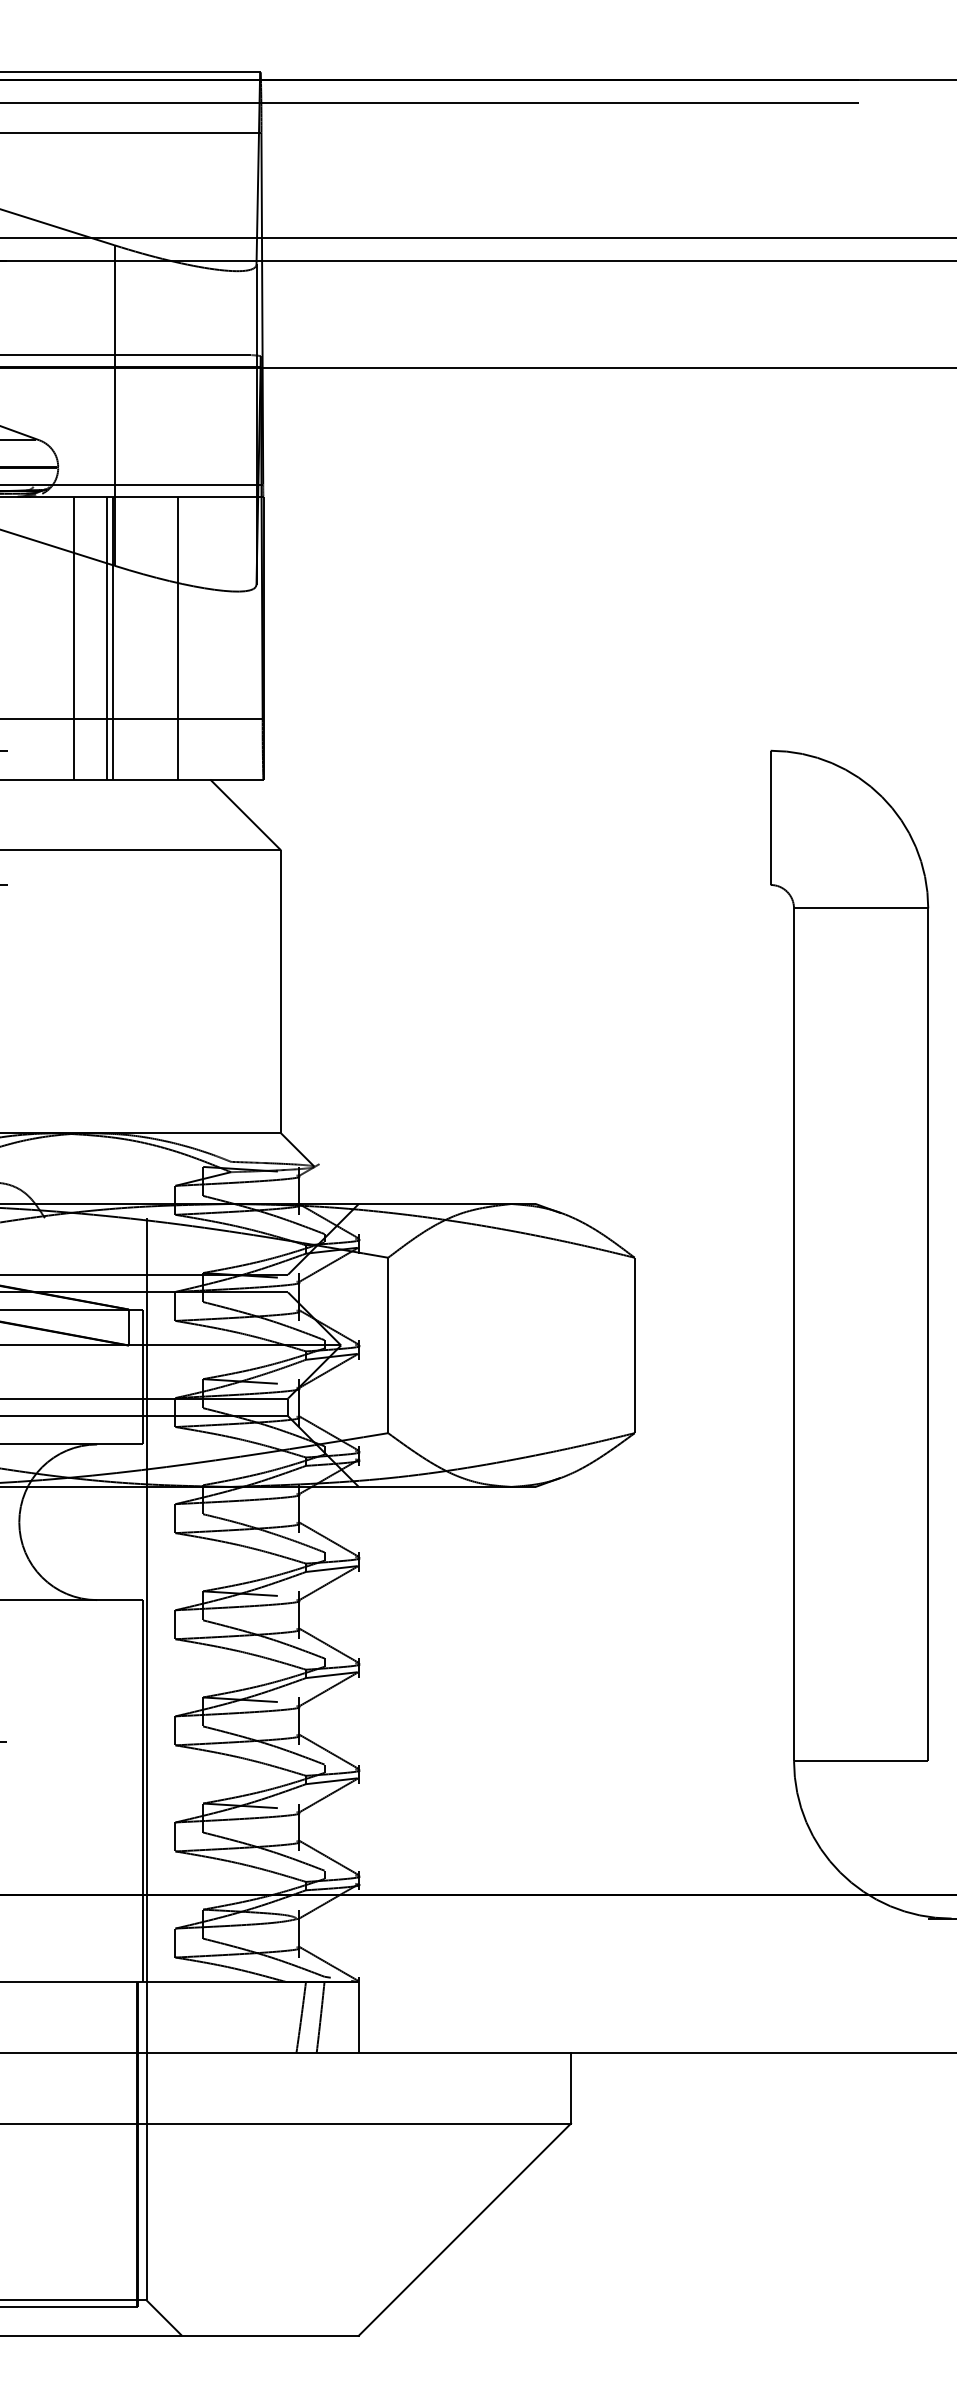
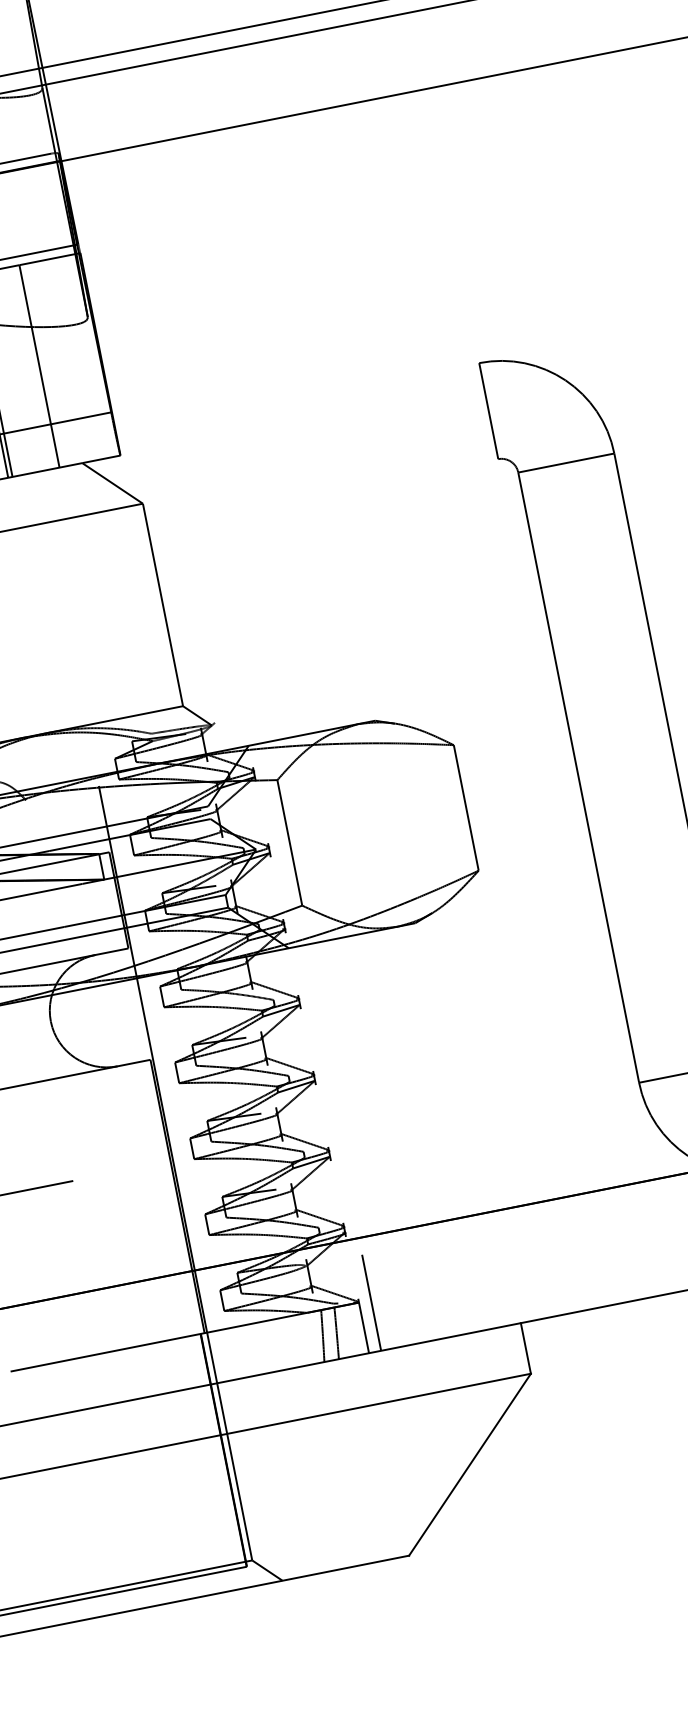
line: (375, 1985) -> (371, 1302), added

